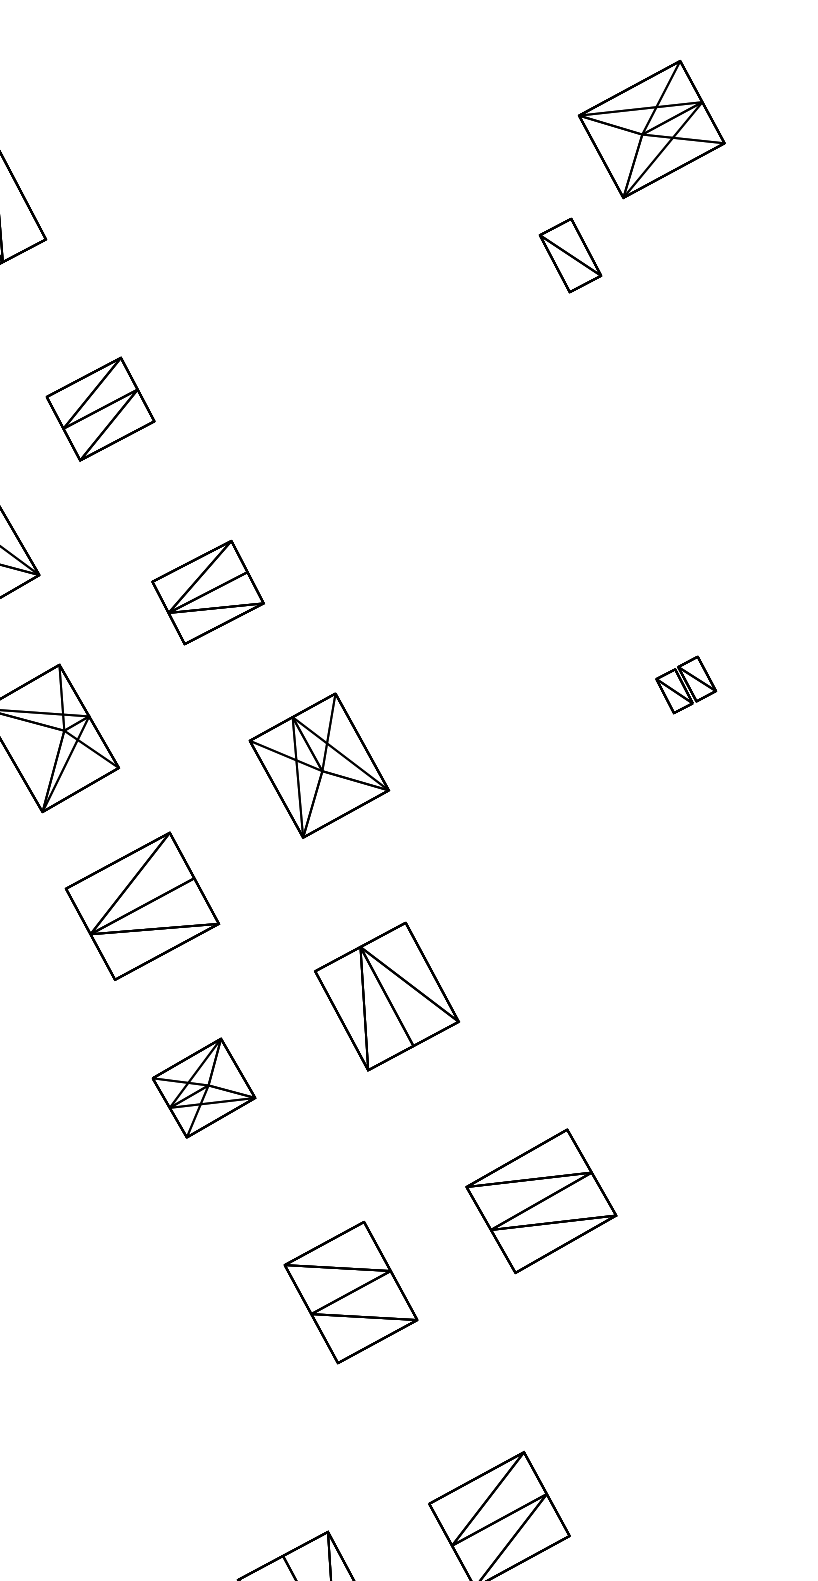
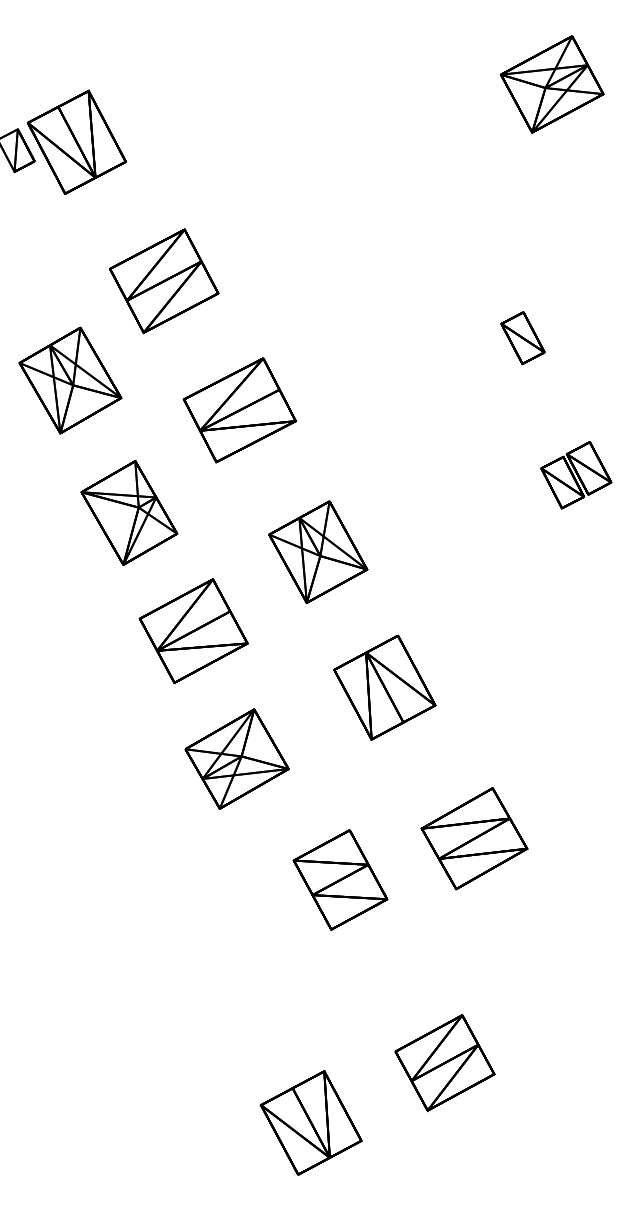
part: (569, 256) -> (522, 338), moved
part: (100, 409) -> (164, 281), size x1.43
part: (207, 592) -> (239, 410), size x1.43
part: (686, 685) -> (576, 475), size x1.67
part: (319, 766) -> (318, 552), moved
part: (386, 996) -> (384, 687), moved
part: (203, 1087) -> (236, 758), size x1.43
part: (350, 1291) -> (340, 879), moved

